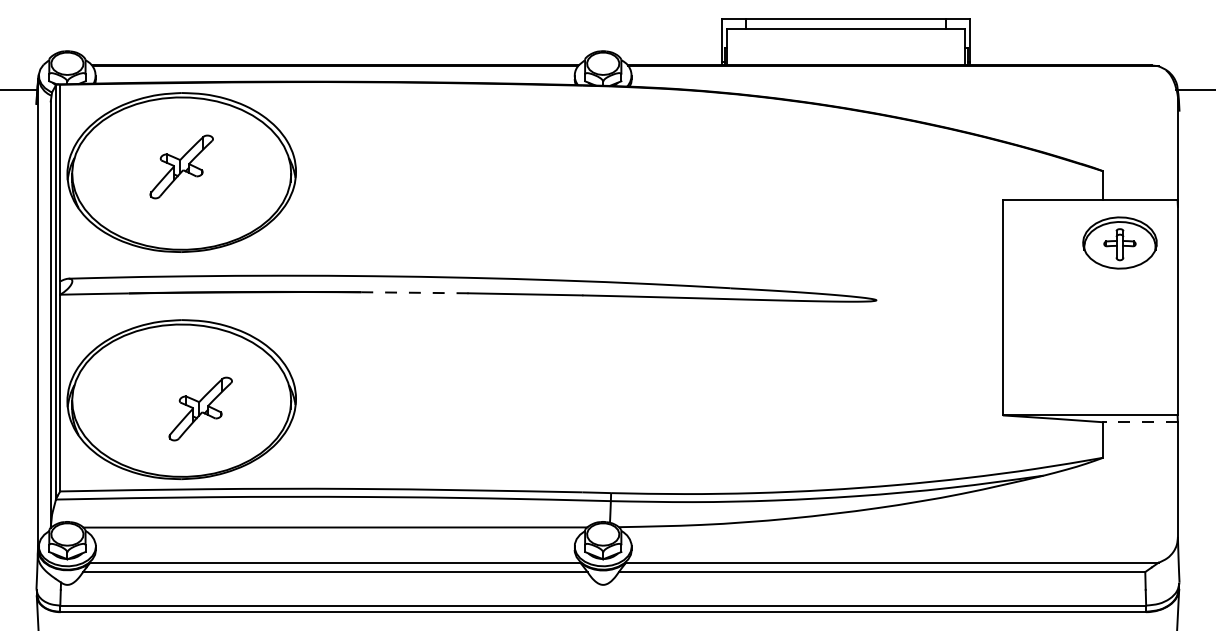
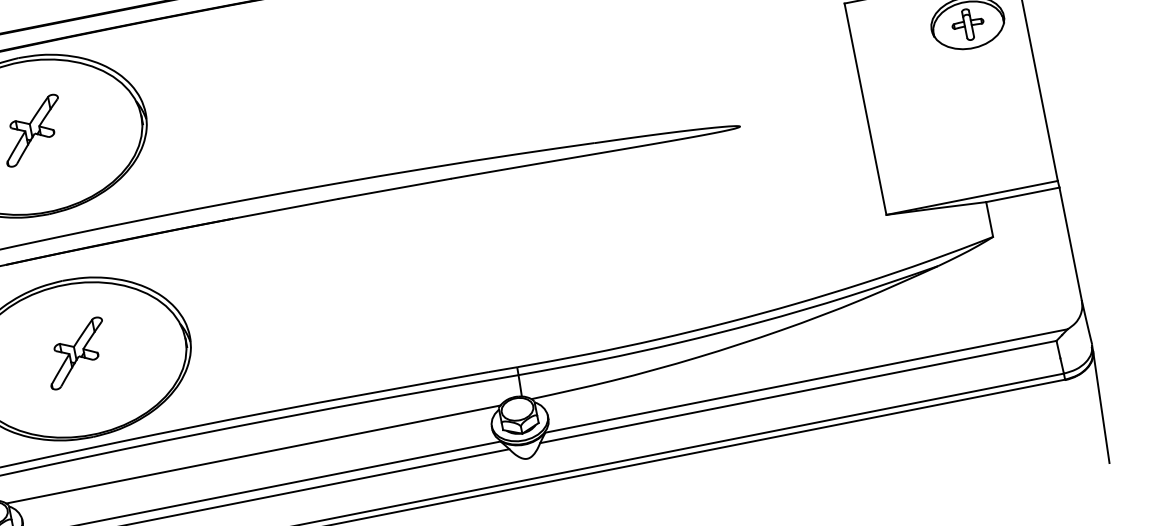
line: (414, 292) -> (285, 208), dashed -> solid
part: (200, 408) -> (76, 352), moved
line: (1140, 422) -> (1022, 195), dashed -> solid

